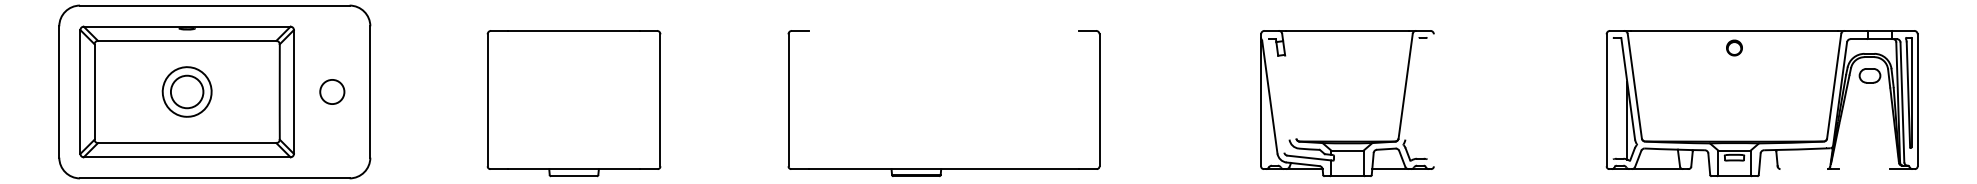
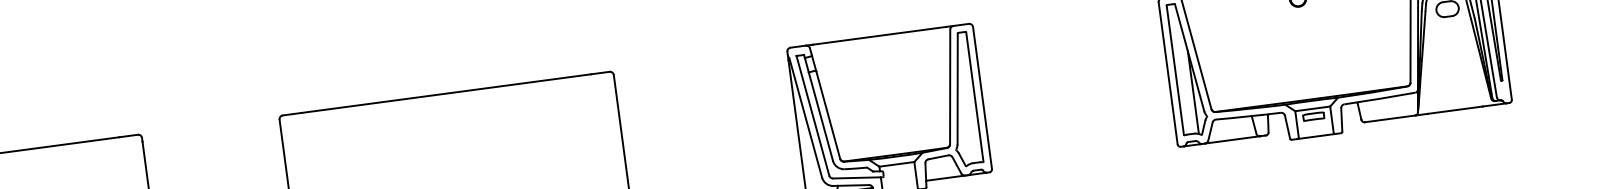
line: (943, 30) -> (445, 93), added
line: (1412, 88) -> (957, 88), added
line: (1276, 95) -> (812, 115), added
line: (1290, 96) -> (827, 114), added
line: (1283, 97) -> (820, 116), added
line: (1427, 98) -> (975, 96), added
line: (1613, 98) -> (1175, 70), added
line: (1433, 100) -> (982, 98), added
line: (1804, 169) -> (1390, 119), added
line: (1864, 169) -> (1455, 110), added

